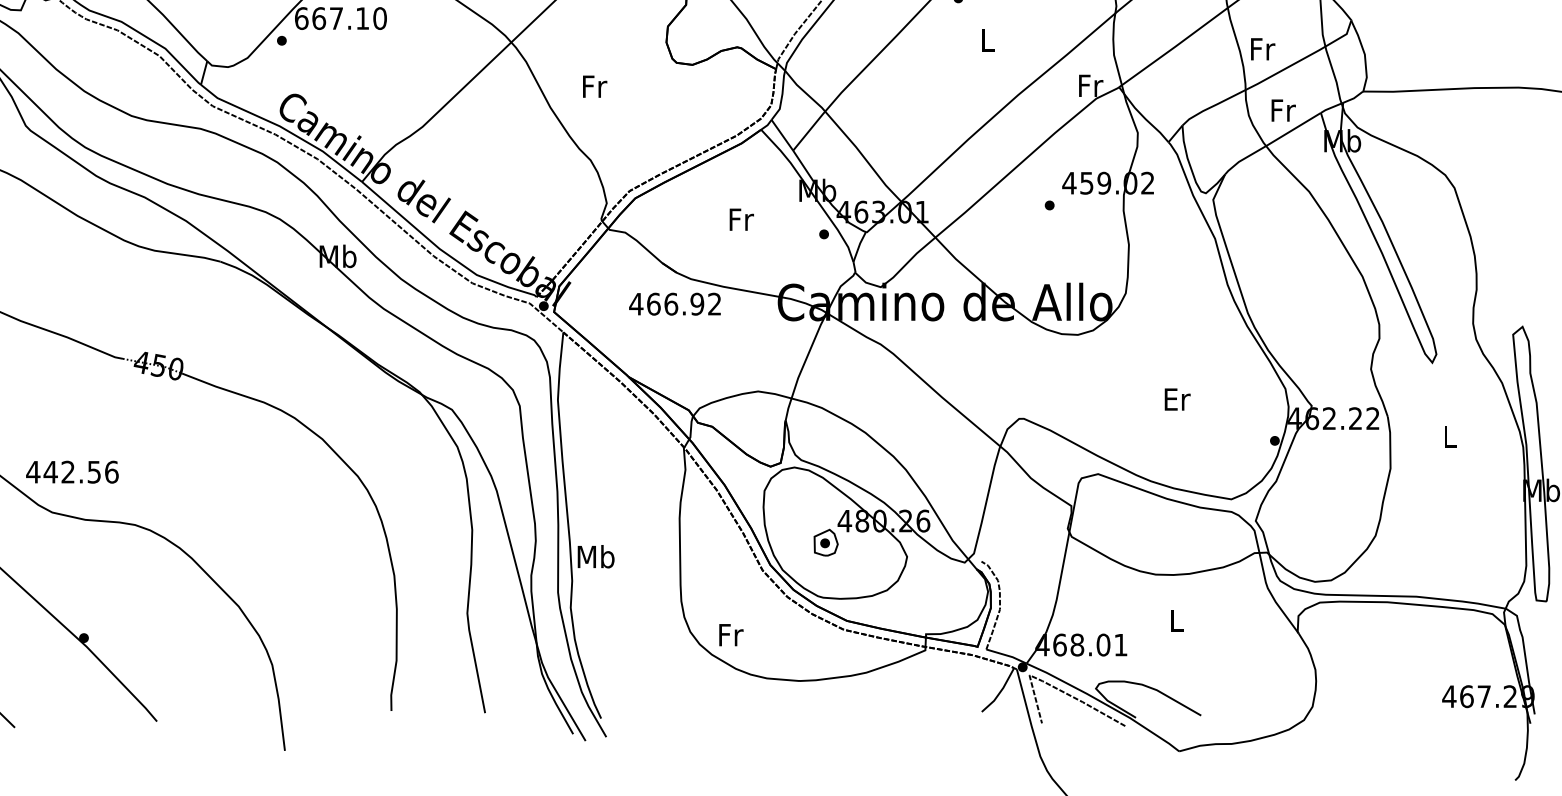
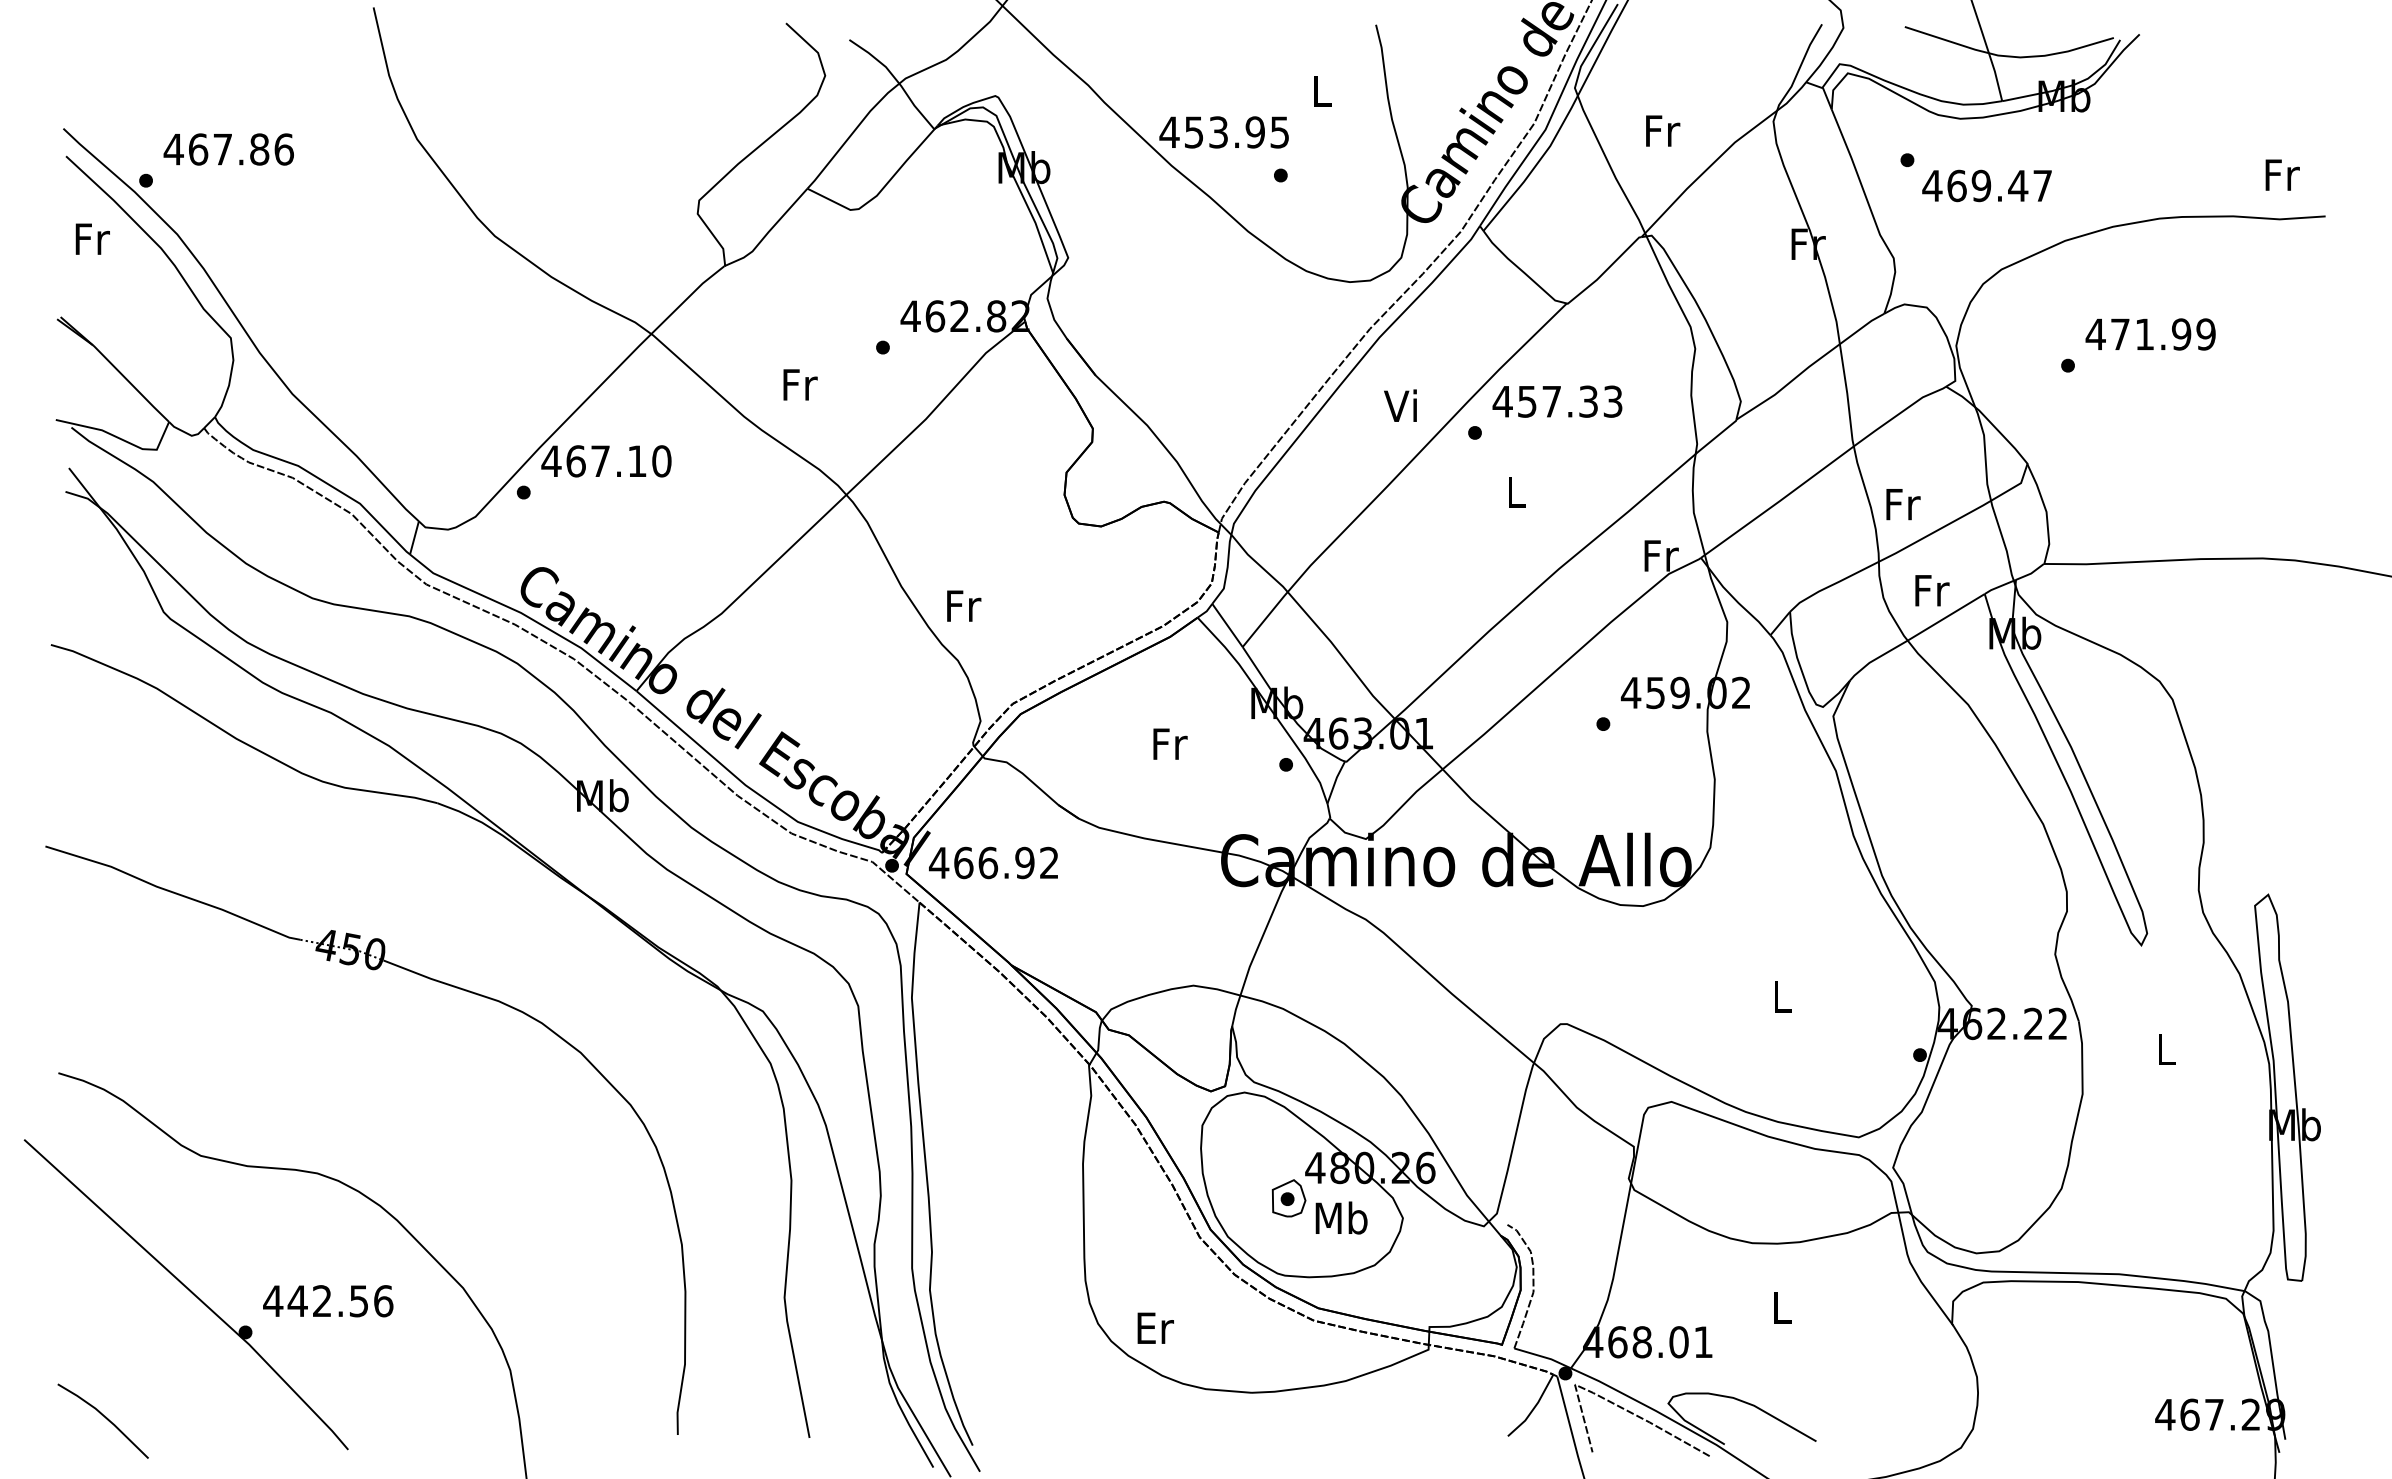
text: (301, 18) -> (551, 461), 667.10 -> 467.10
text: (595, 86) -> (964, 605), moved
text: (674, 303) -> (993, 862), moved
text: (1177, 399) -> (1783, 996), Er -> L
text: (72, 472) -> (328, 1301), moved
text: (596, 556) -> (1341, 1217), moved
text: (731, 634) -> (1155, 1327), Fr -> Er

